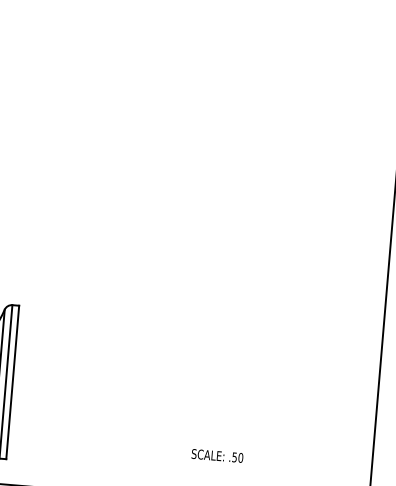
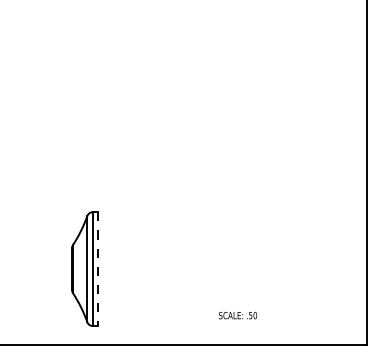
line: (12, 382) -> (97, 269), solid -> dashed
text: (218, 455) -> (238, 315), moved

